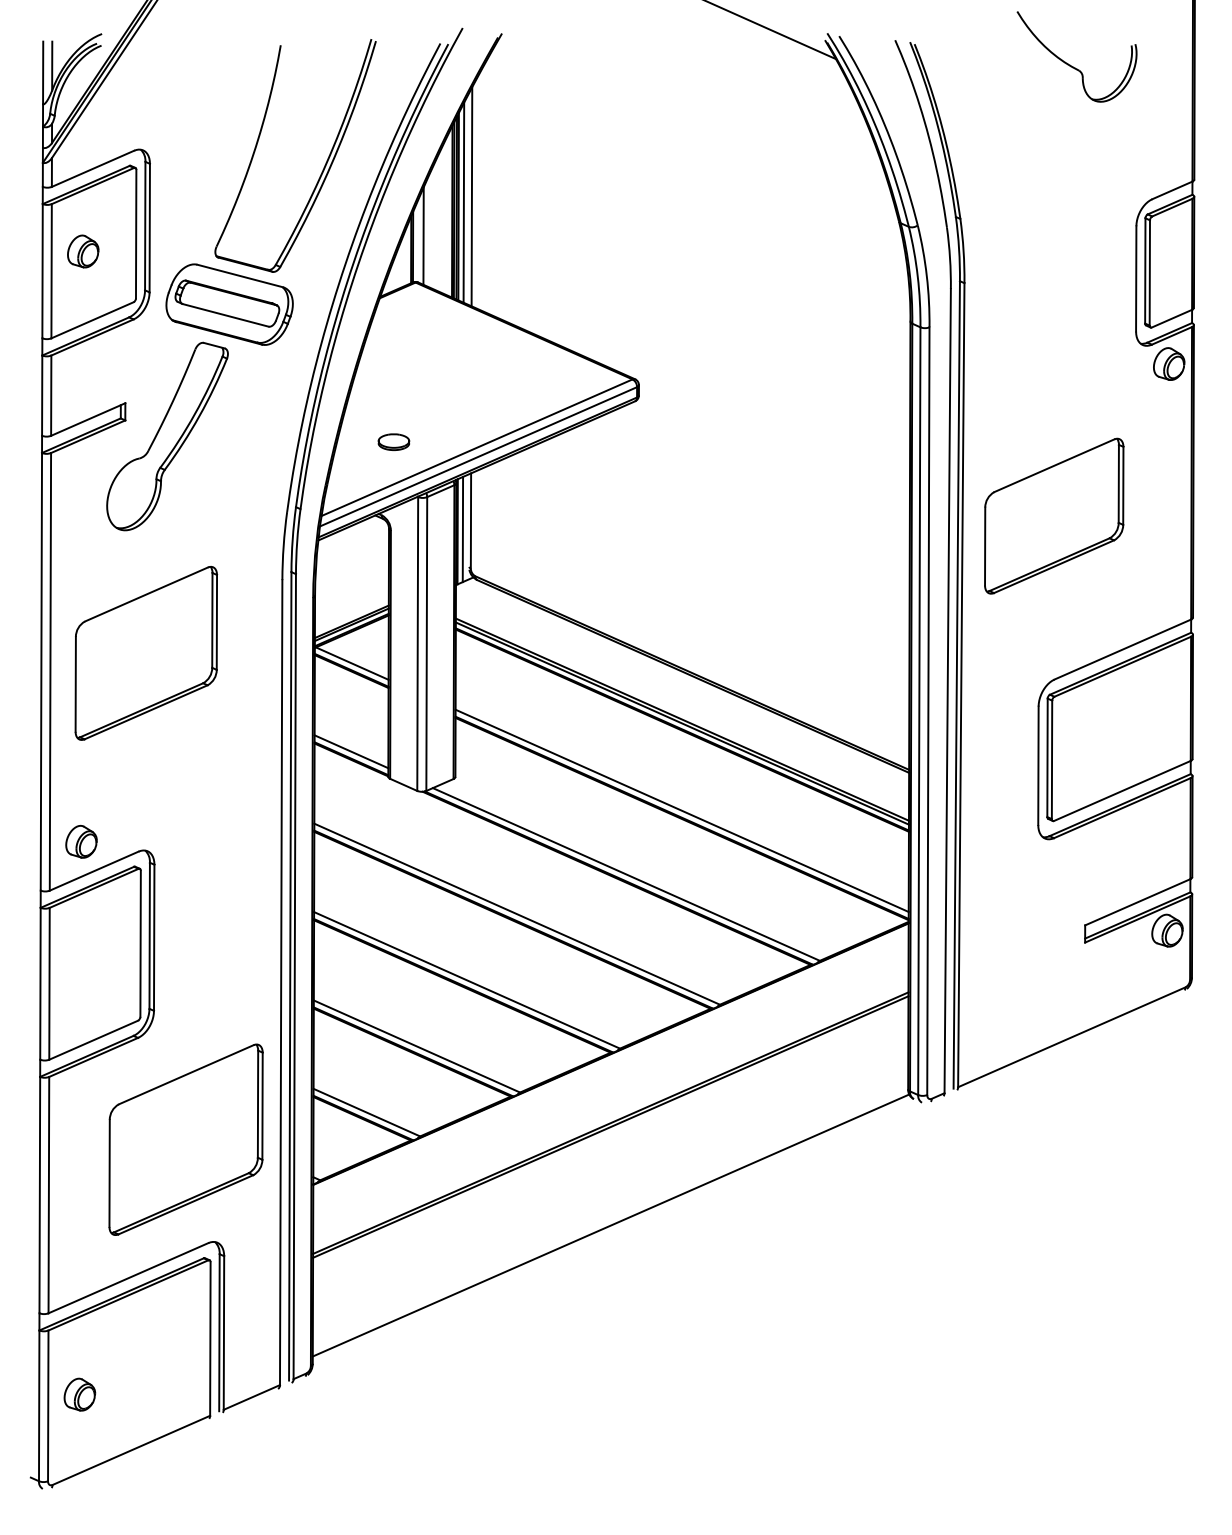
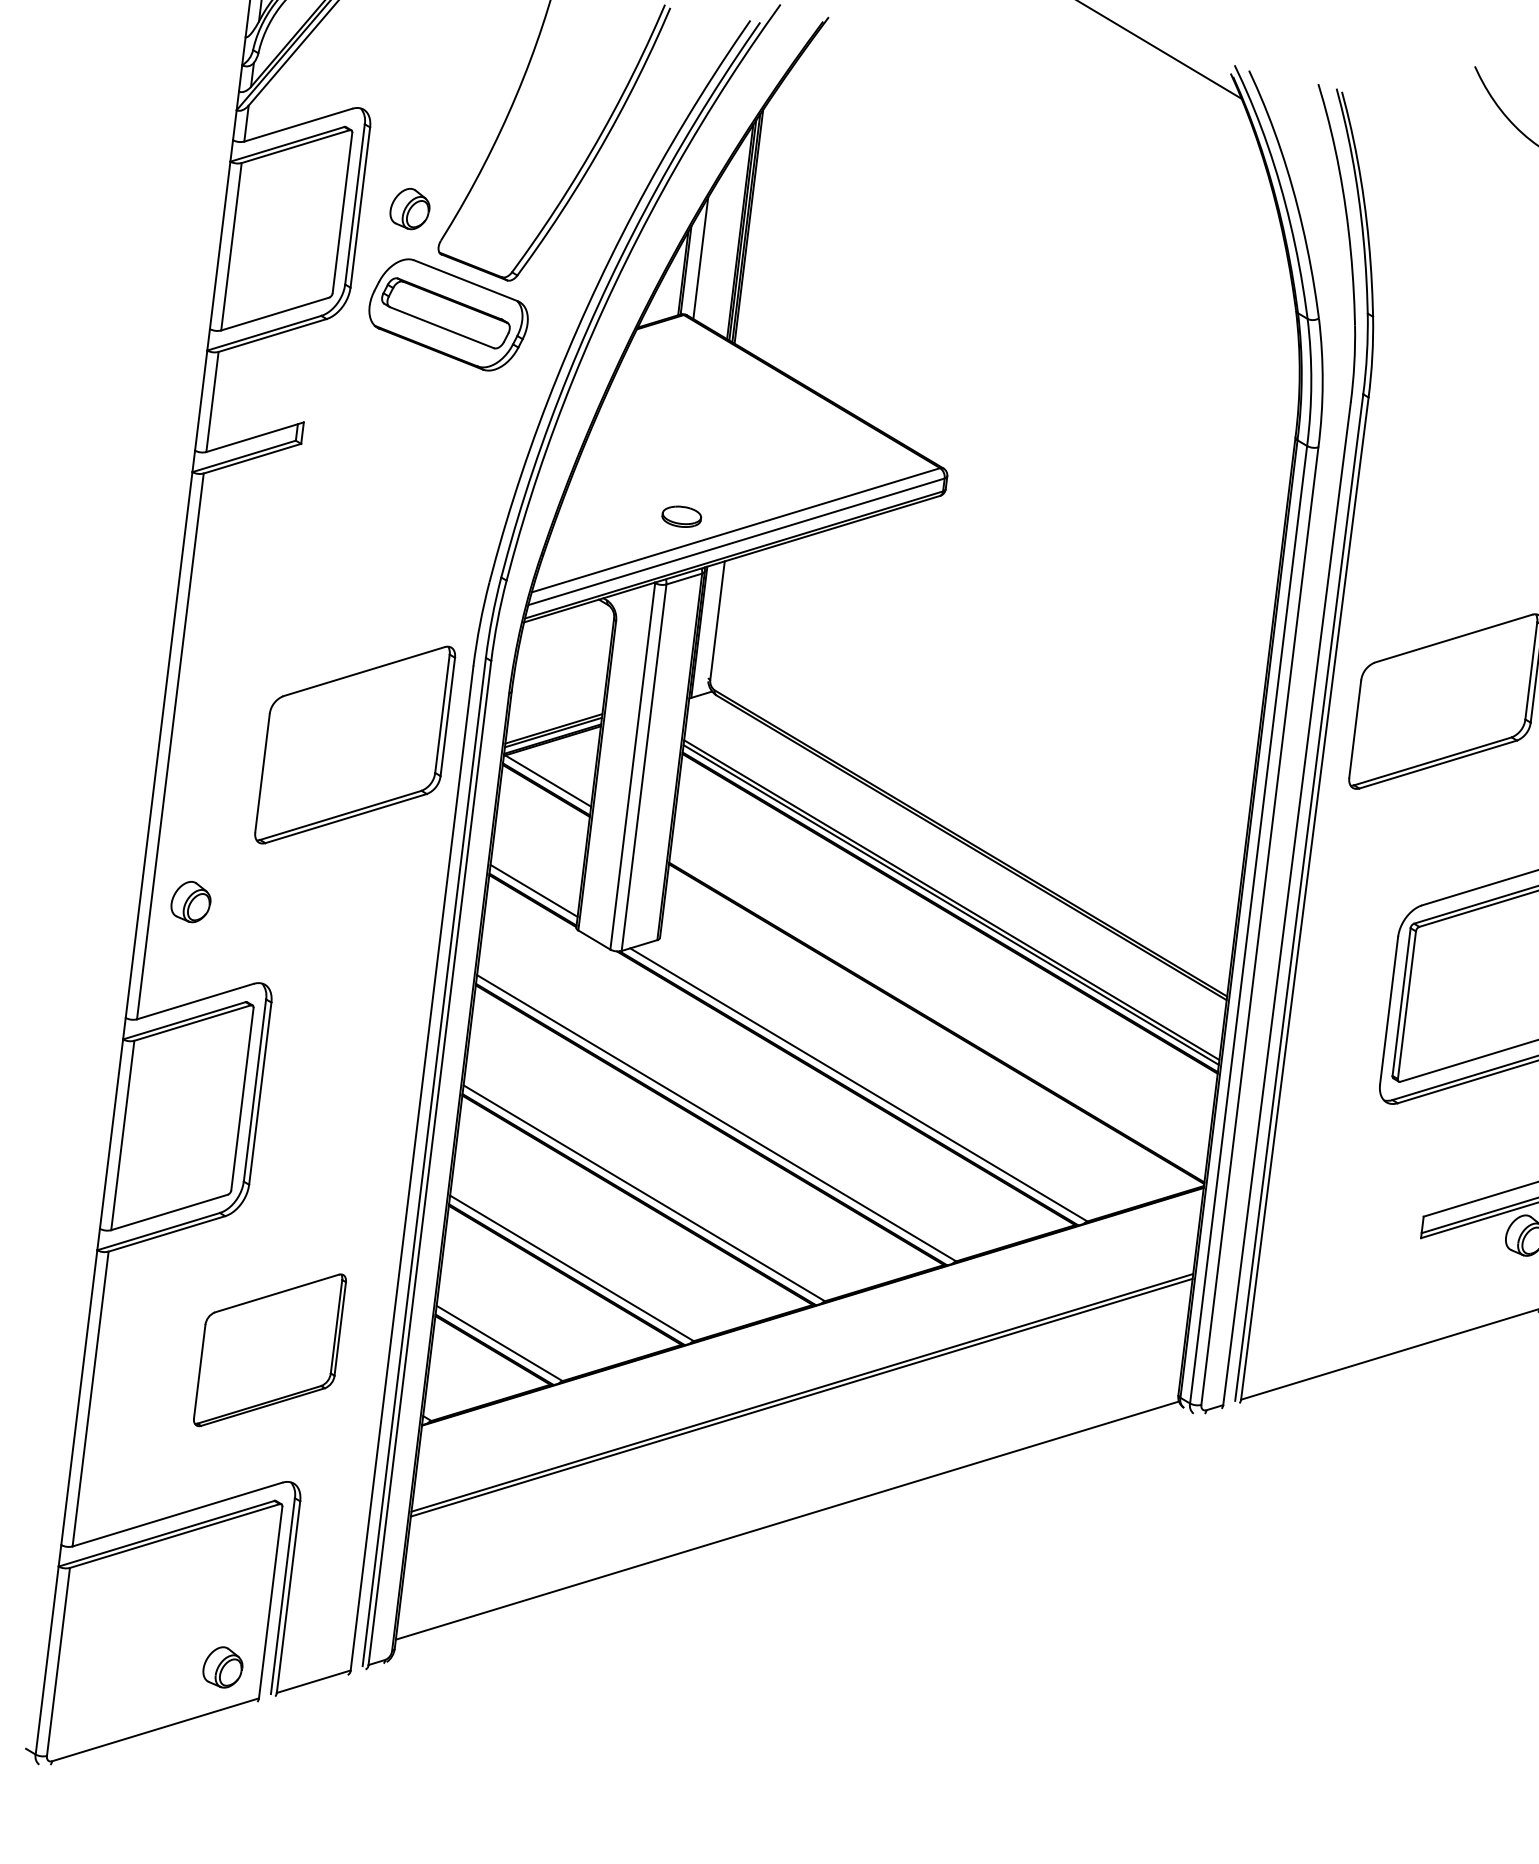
line: (471, 196) -> (766, 215), removed
line: (463, 202) -> (755, 222), removed
part: (83, 251) -> (410, 208), moved
part: (167, 436) -> (351, 470), removed
part: (393, 441) -> (681, 515), moved
line: (462, 529) -> (705, 630), removed
part: (146, 653) -> (355, 745), moved
line: (681, 810) -> (937, 1013), removed
part: (81, 841) -> (191, 901), moved
part: (185, 1139) -> (269, 1349), size x0.7
part: (79, 1394) -> (222, 1667), moved

